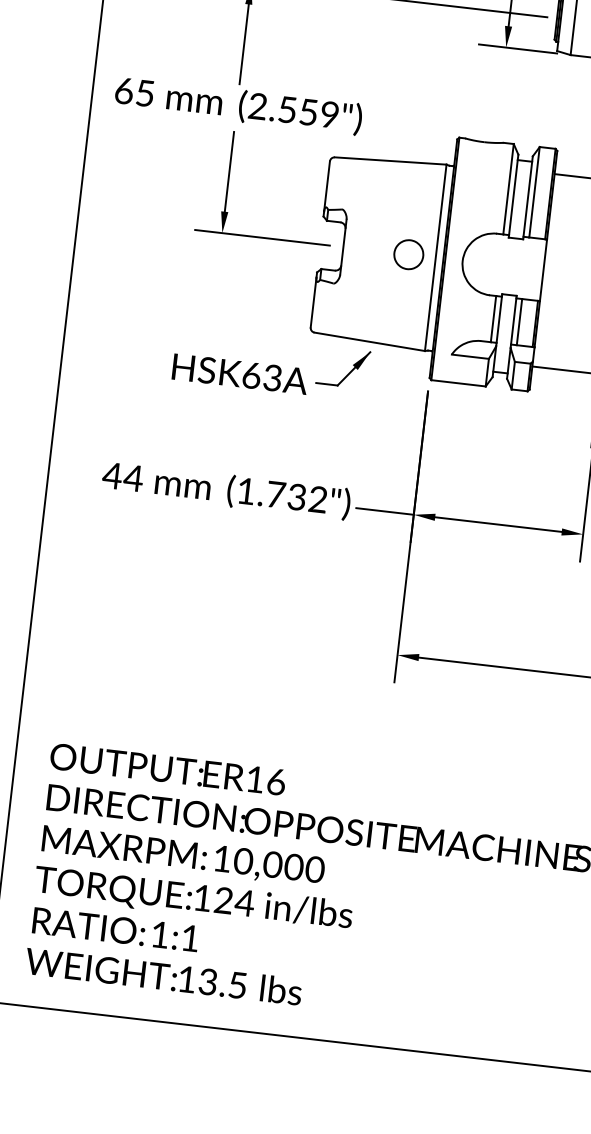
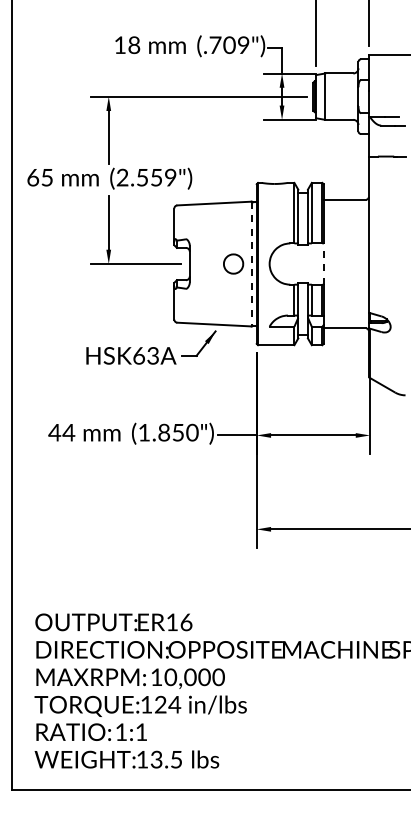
line: (435, 258) -> (251, 264), solid -> dashed
line: (543, 270) -> (323, 264), solid -> dashed
text: (297, 496) -> (178, 432), (1.732") -> (1.850")

